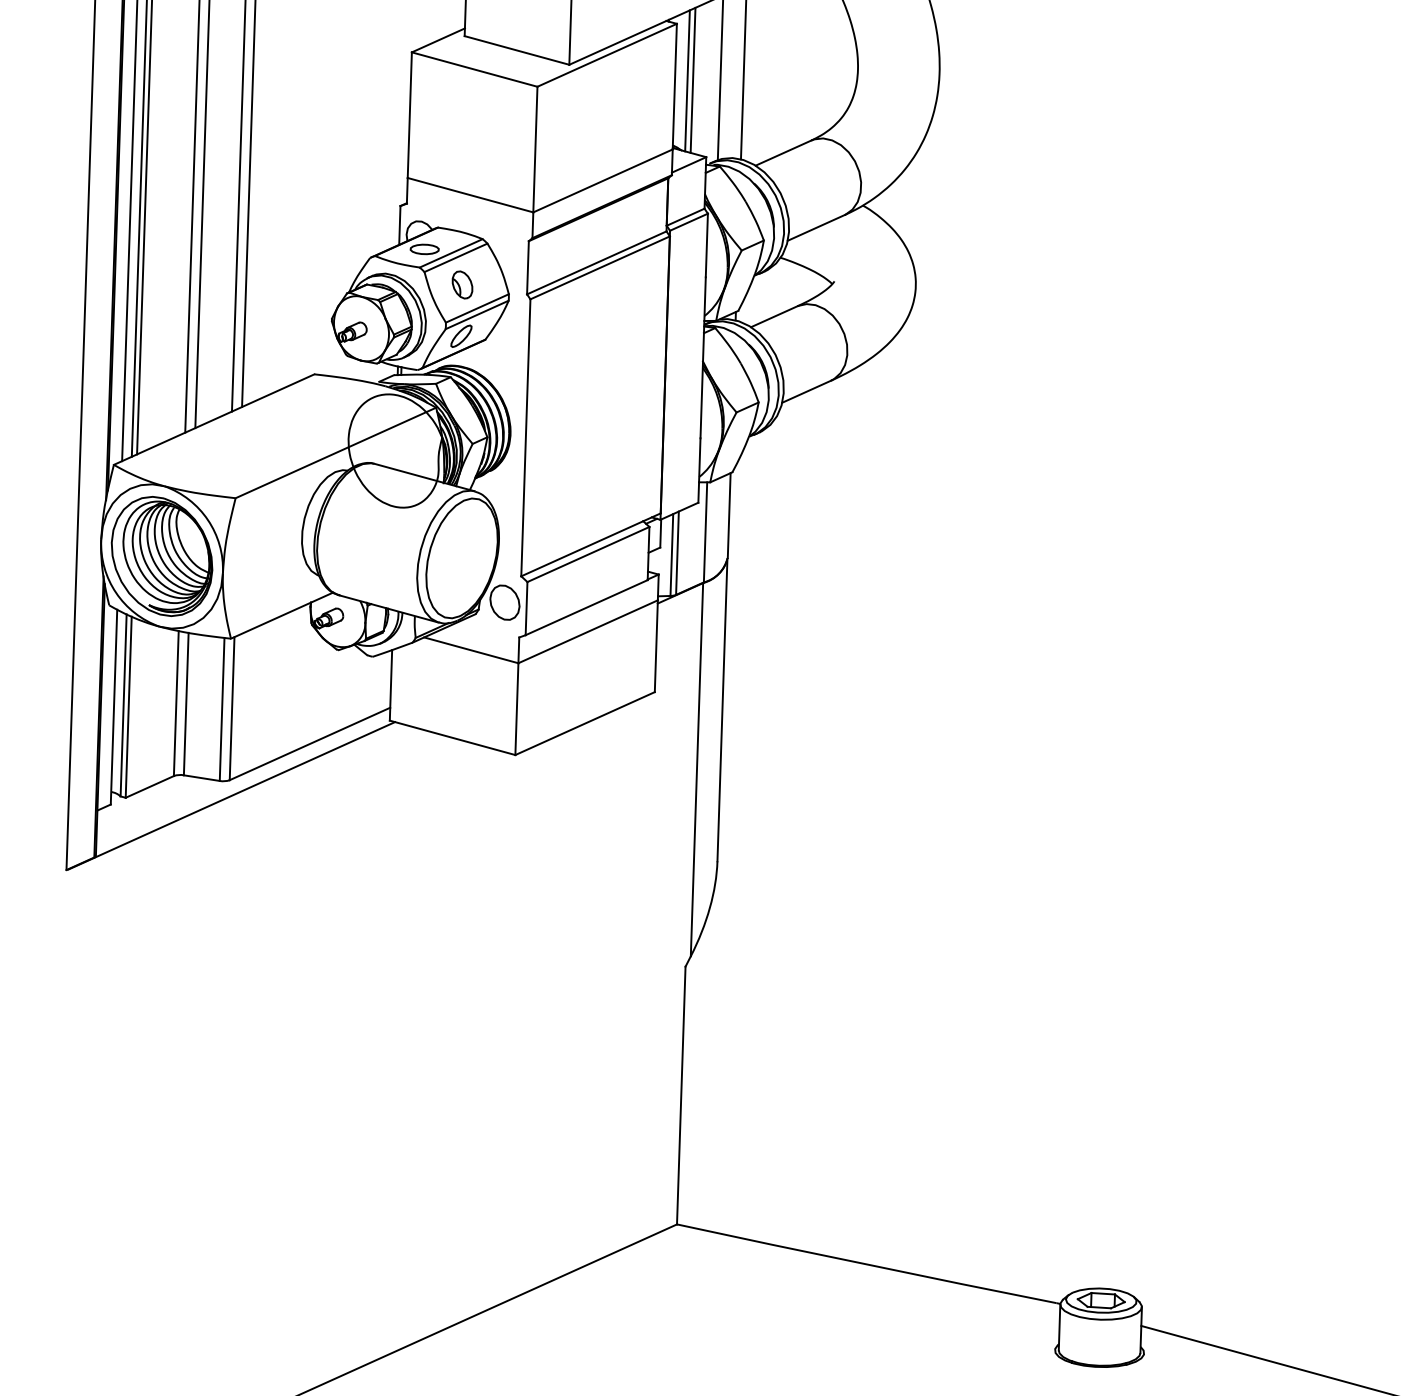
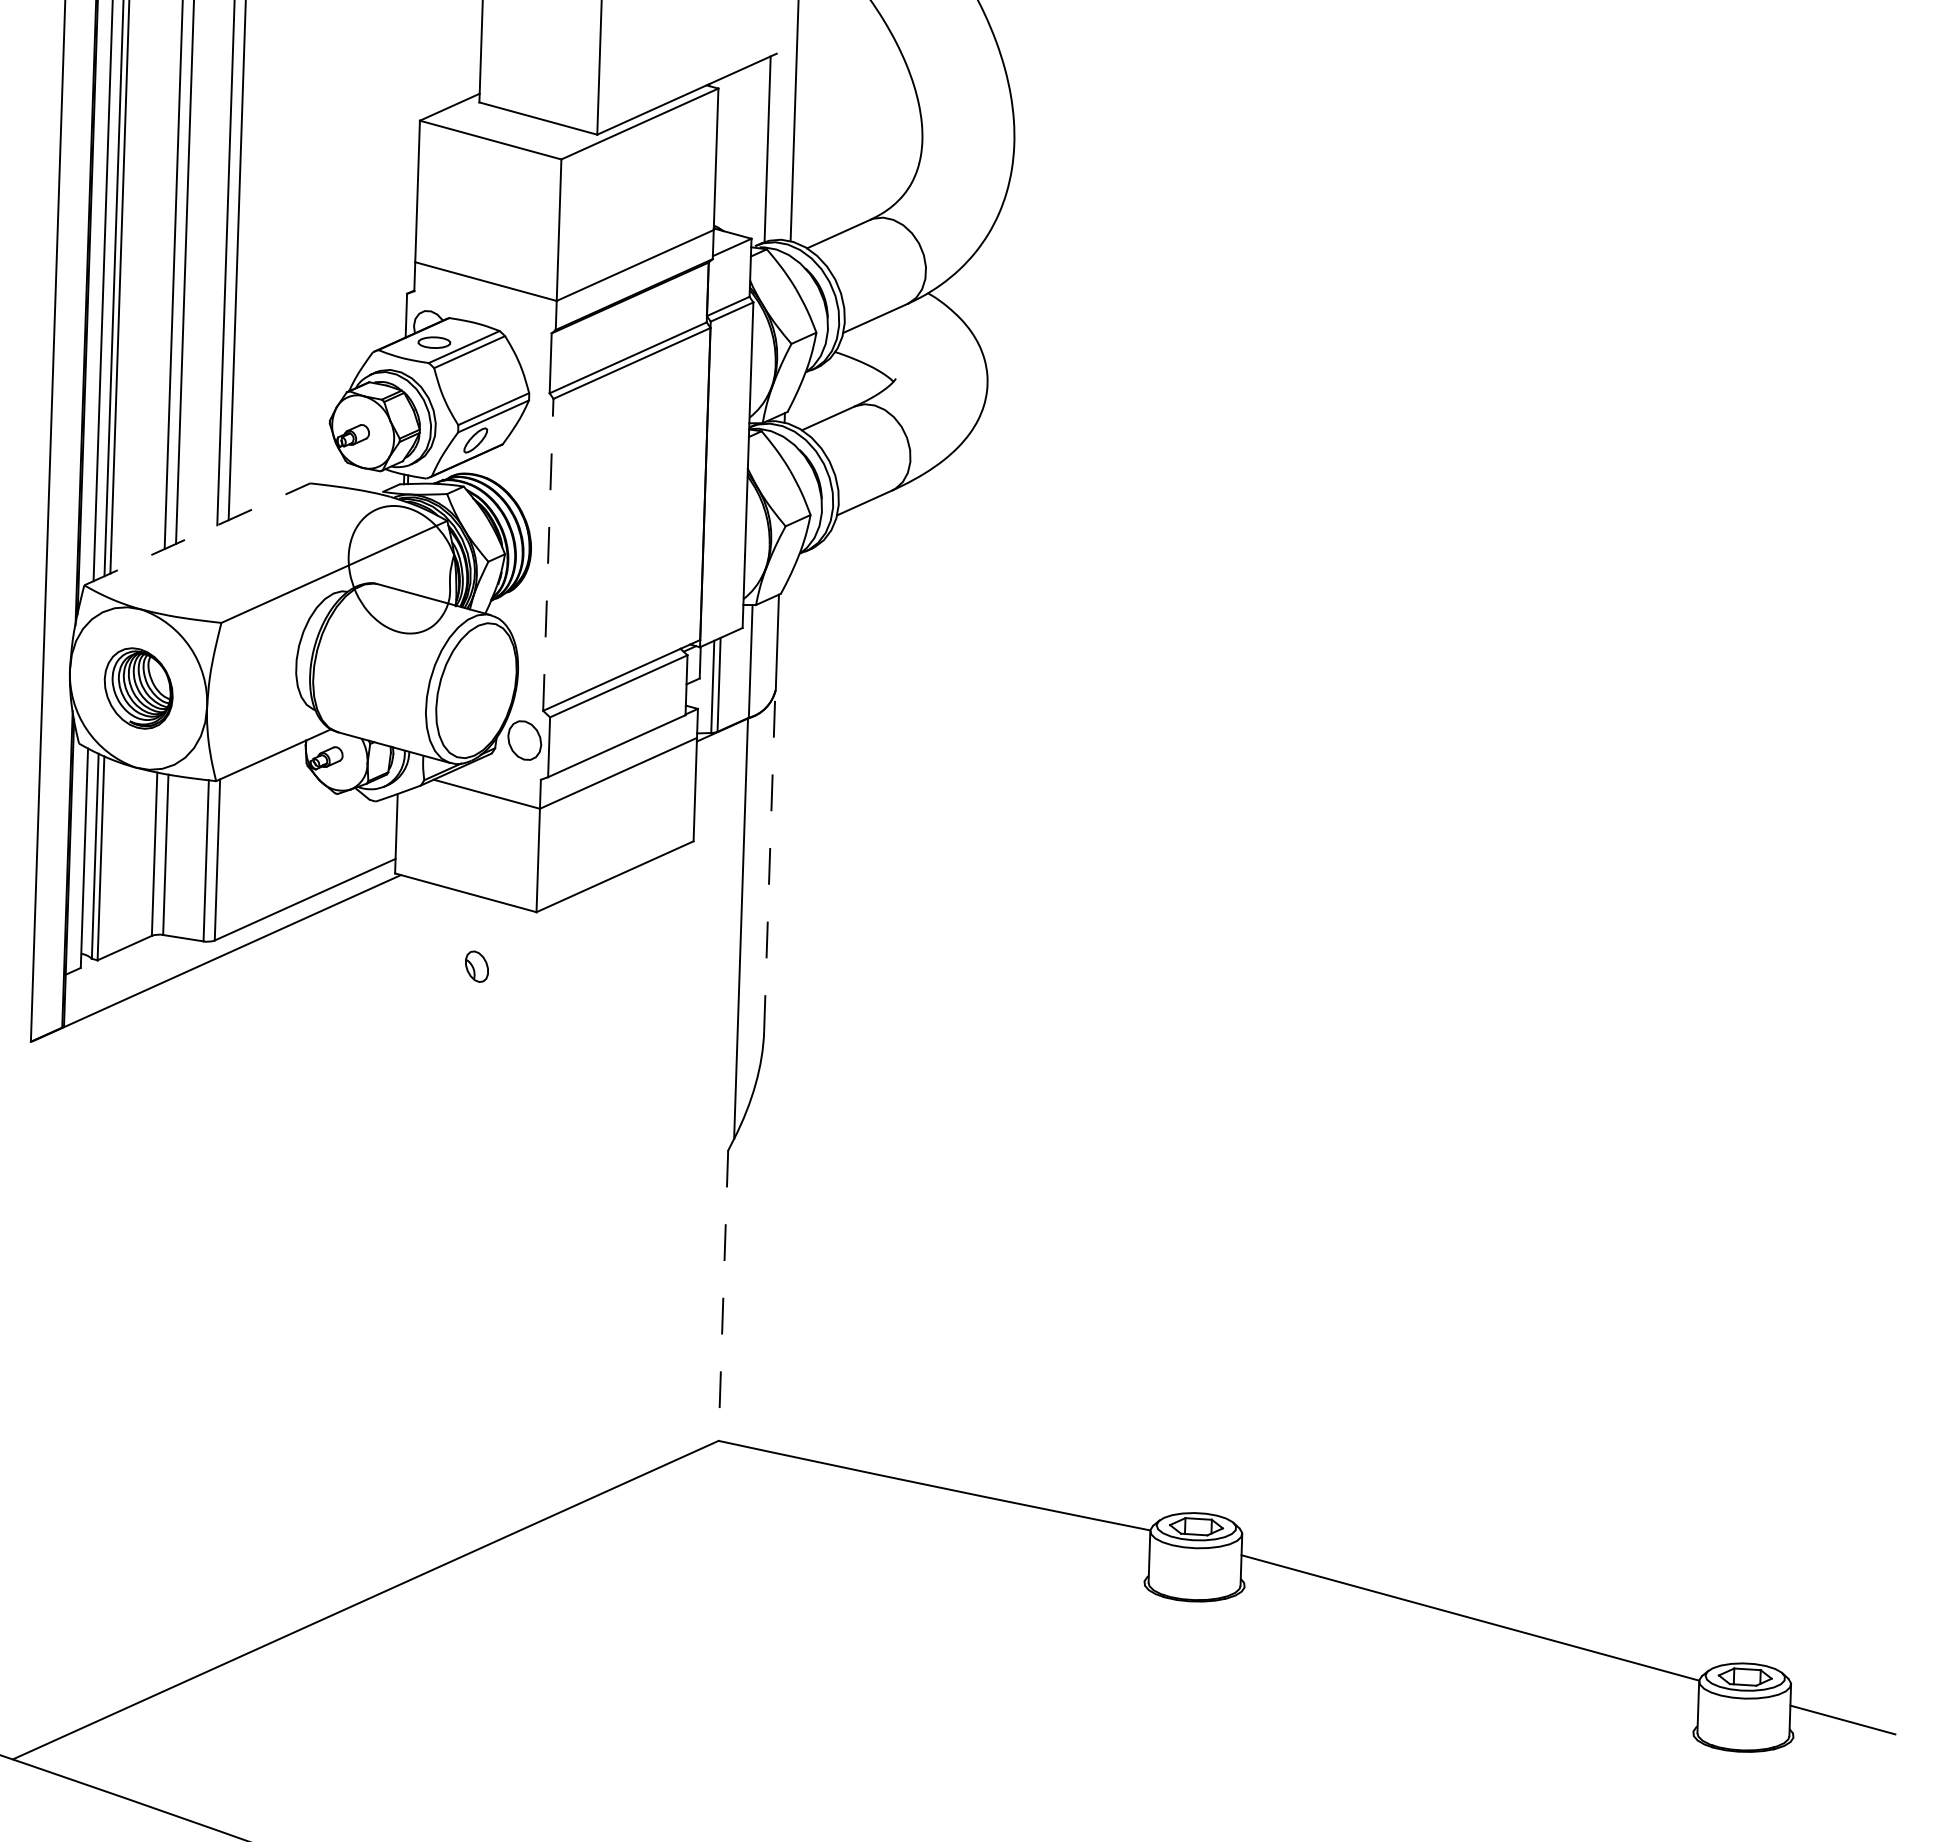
line: (692, 79) -> (736, 151), removed
line: (687, 80) -> (730, 152), removed
part: (462, 284) -> (476, 966), moved
line: (214, 419) -> (197, 534), solid -> dashed
line: (526, 437) -> (548, 554), solid -> dashed
part: (162, 556) -> (138, 688), size x0.6
line: (722, 710) -> (769, 862), solid -> dashed
line: (681, 1096) -> (723, 1296), solid -> dashed

